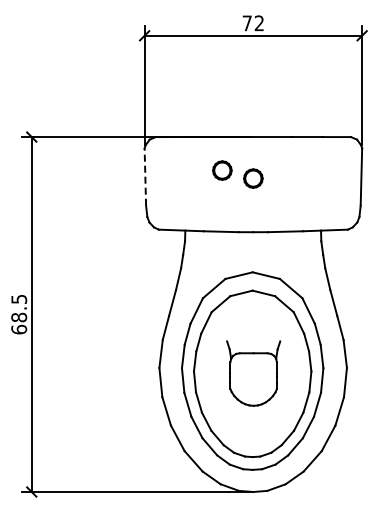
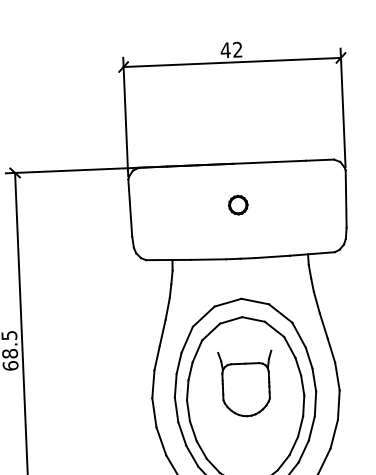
text: (247, 23) -> (225, 50), 72 -> 42
part: (222, 170) -> (207, 198), removed
line: (145, 177) -> (130, 208), dashed -> solid
part: (253, 373) -> (245, 383), moved

